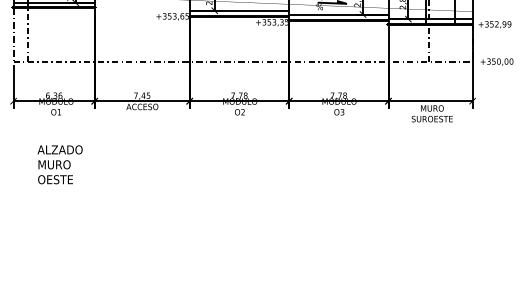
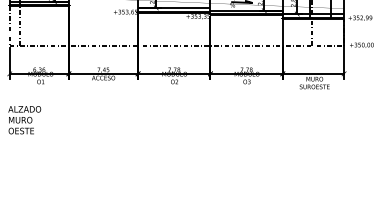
text: (59, 164) -> (24, 119), moved

